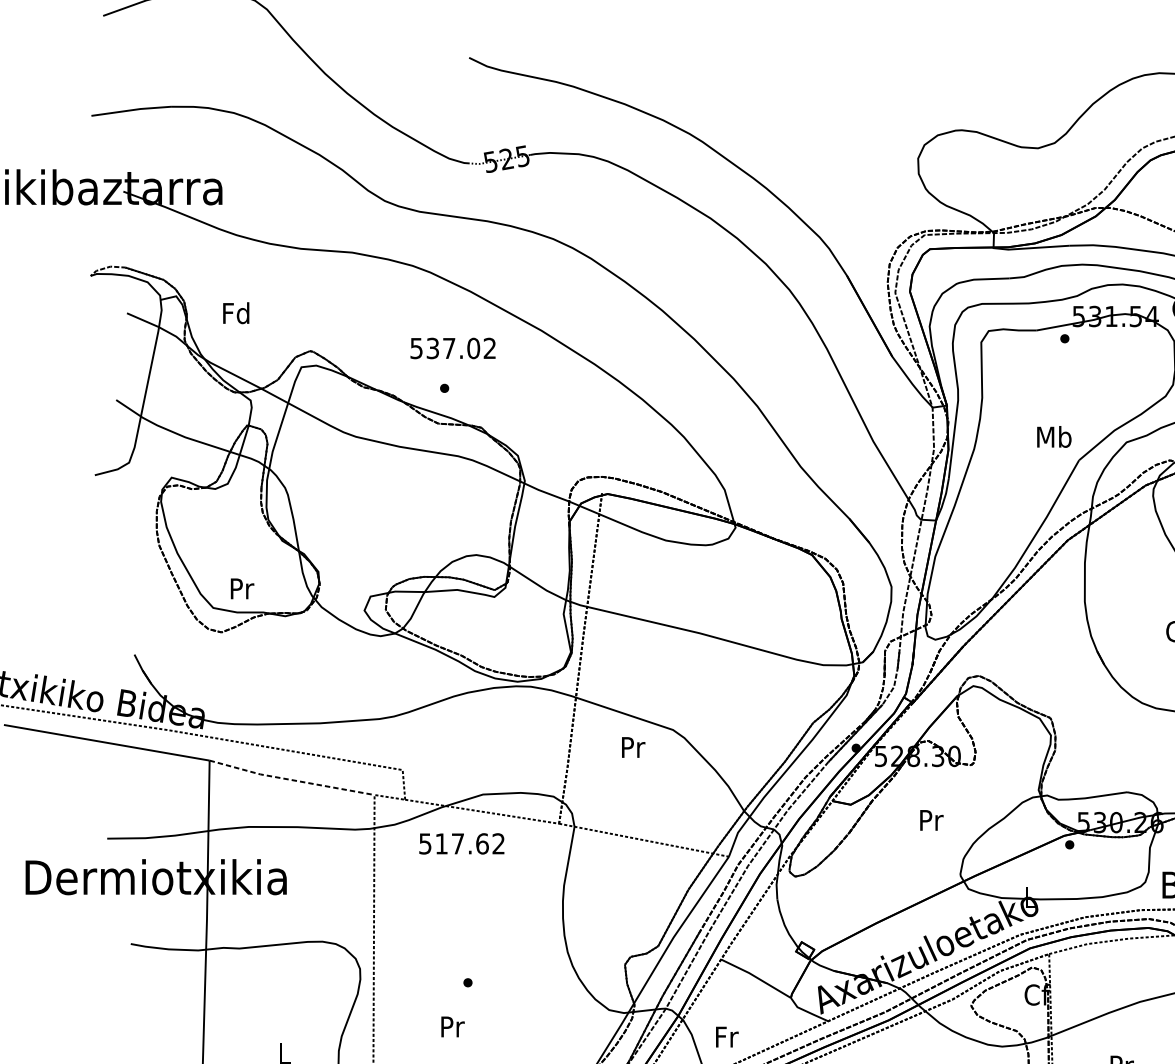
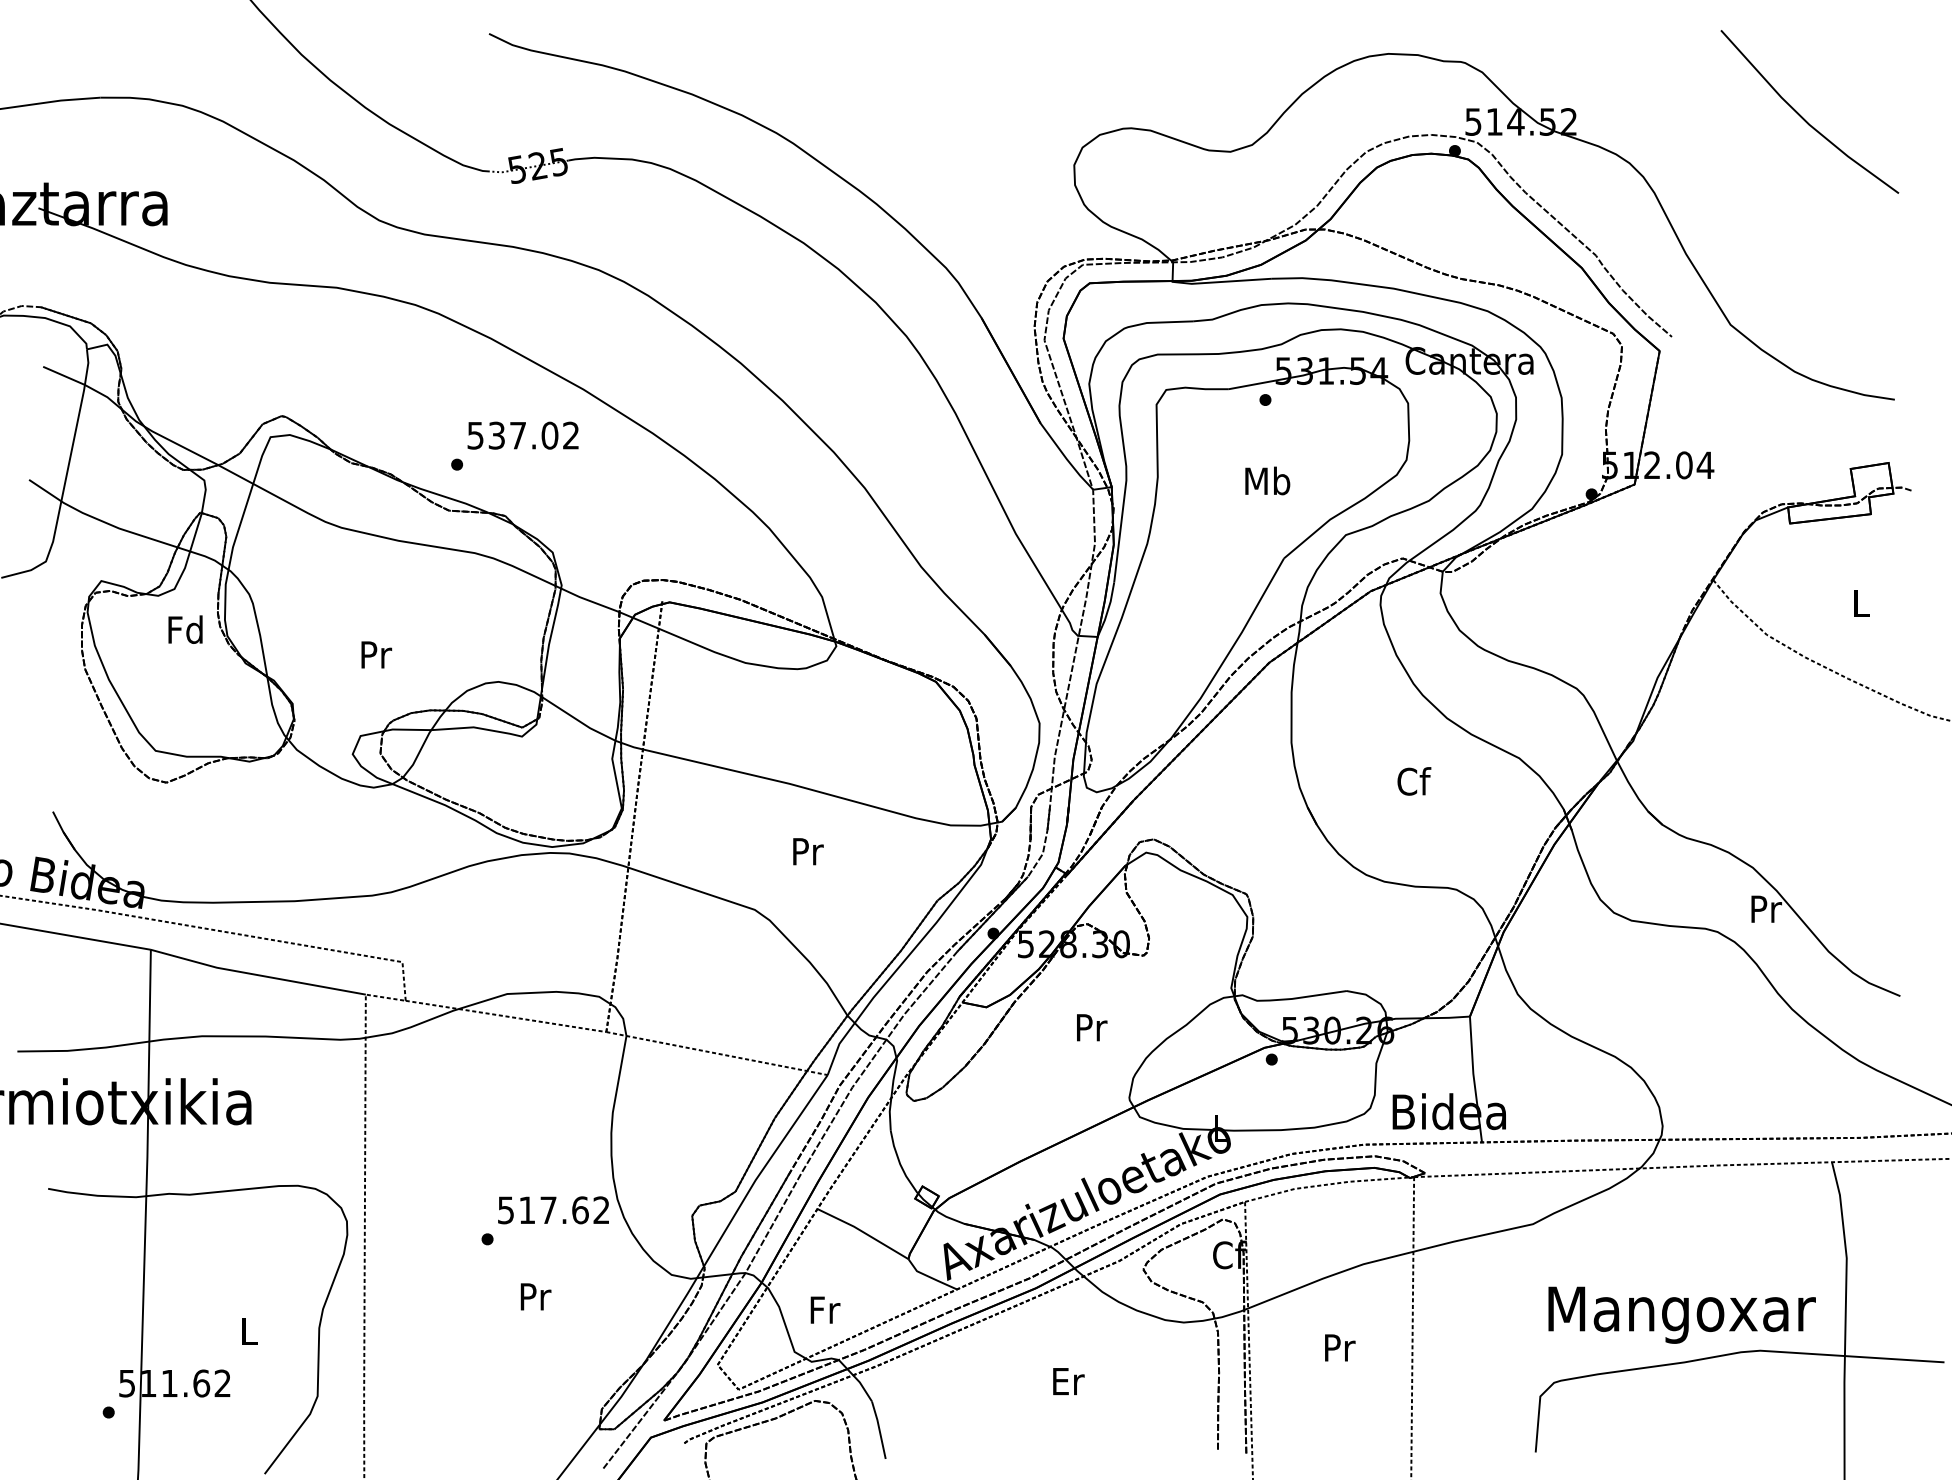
text: (236, 313) -> (185, 629), moved
text: (452, 348) -> (522, 435), moved
text: (1054, 436) -> (1267, 480), moved
text: (242, 588) -> (376, 654), moved
text: (633, 747) -> (808, 851), moved
line: (291, 779) -> (257, 974), dashed -> solid
text: (461, 844) -> (553, 1210), moved
text: (452, 1026) -> (535, 1296), moved

